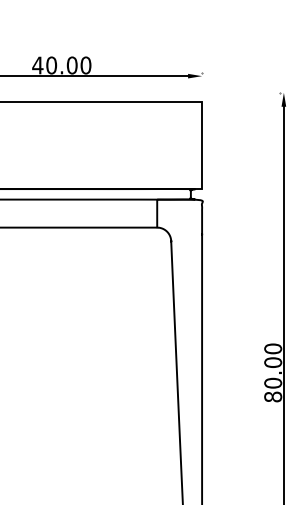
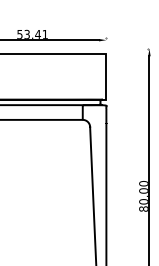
text: (61, 63) -> (32, 33), 40.00 -> 53.41

